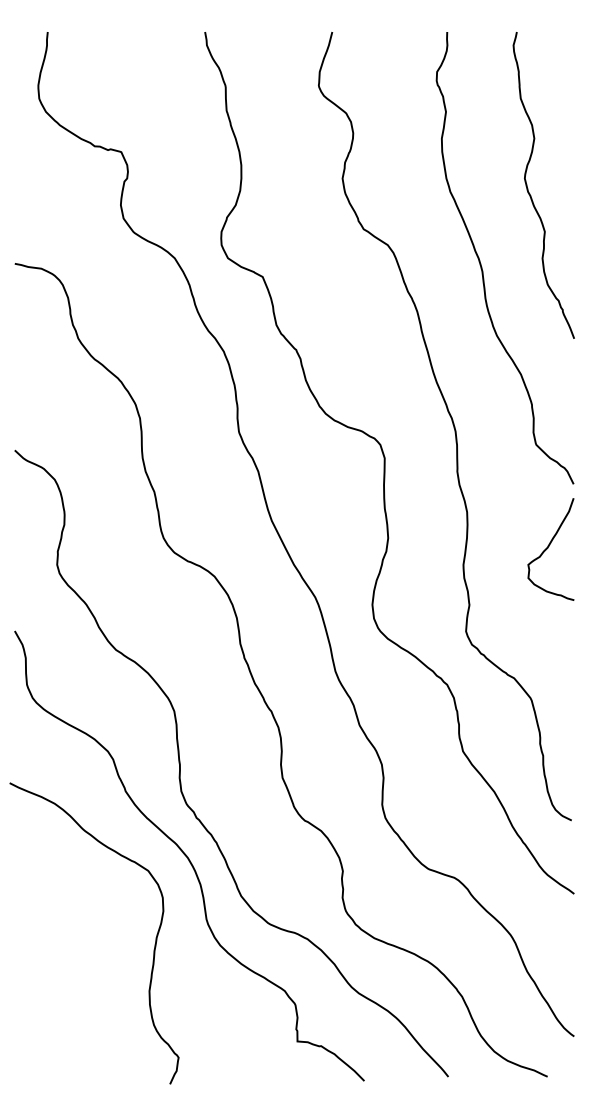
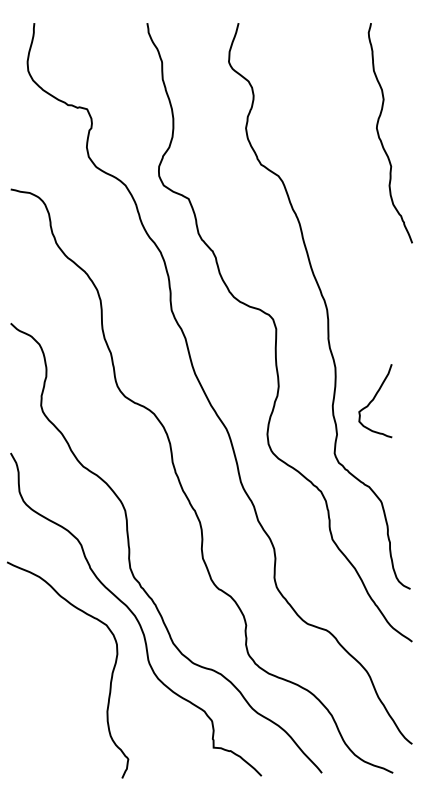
curve: (481, 263) -> (345, 189), removed
curve: (548, 548) -> (373, 400), moved

